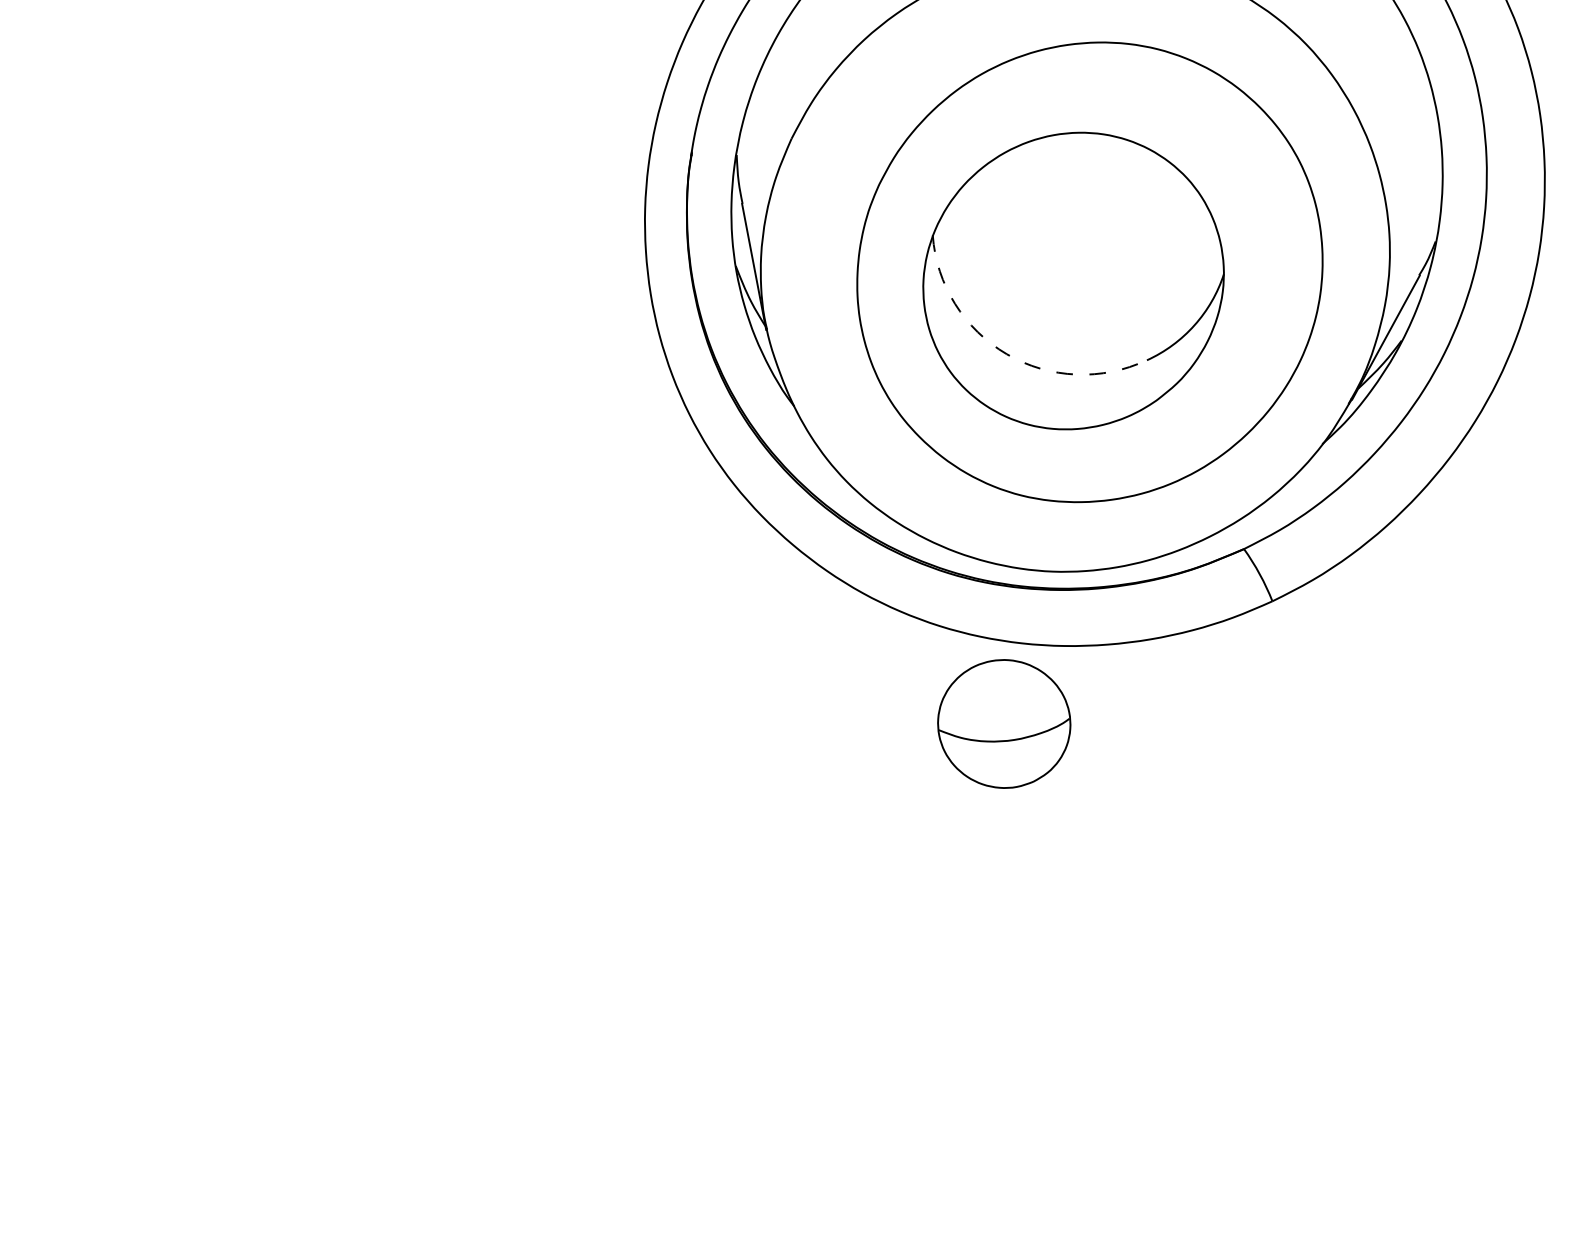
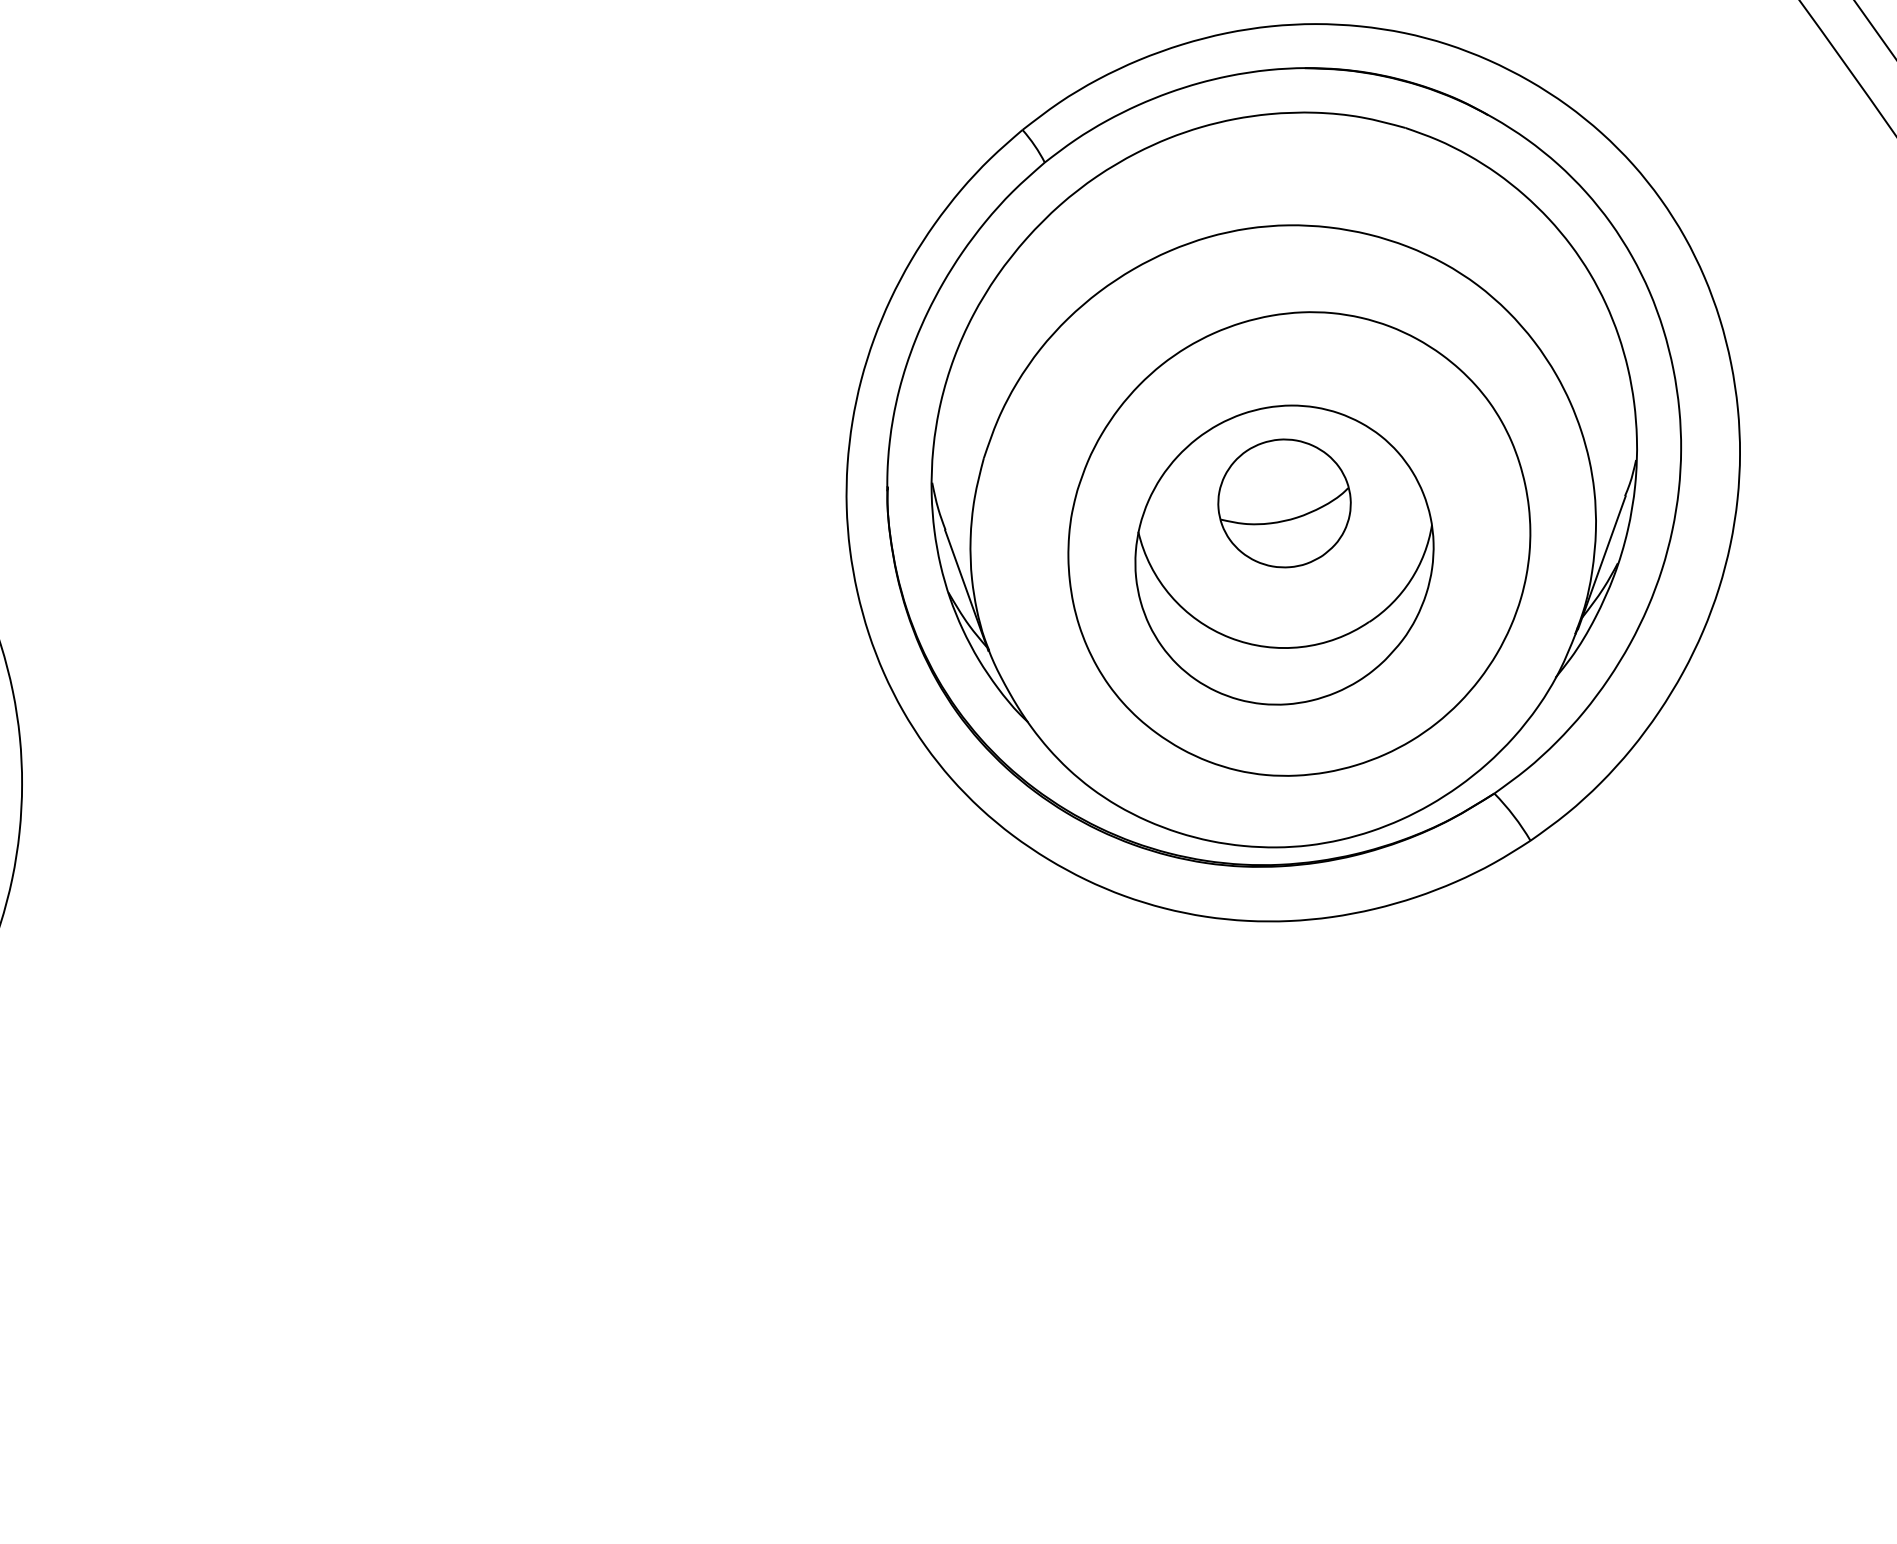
arc: (1006, 353) -> (1229, 637), dashed -> solid
part: (1004, 724) -> (1284, 503), moved

